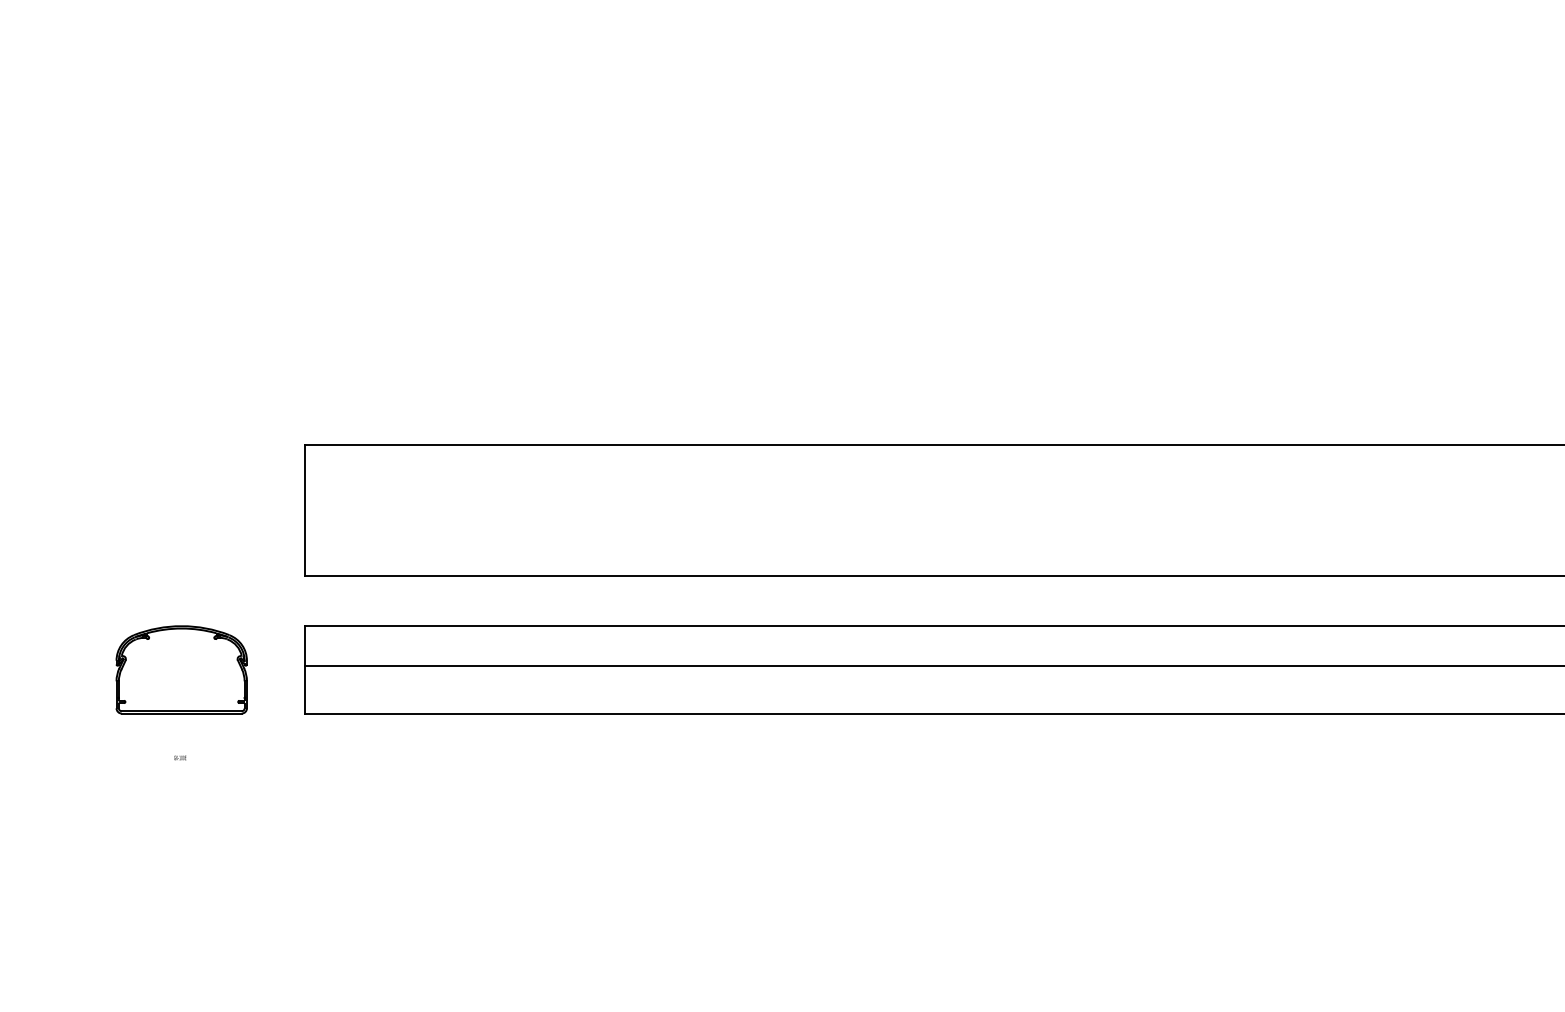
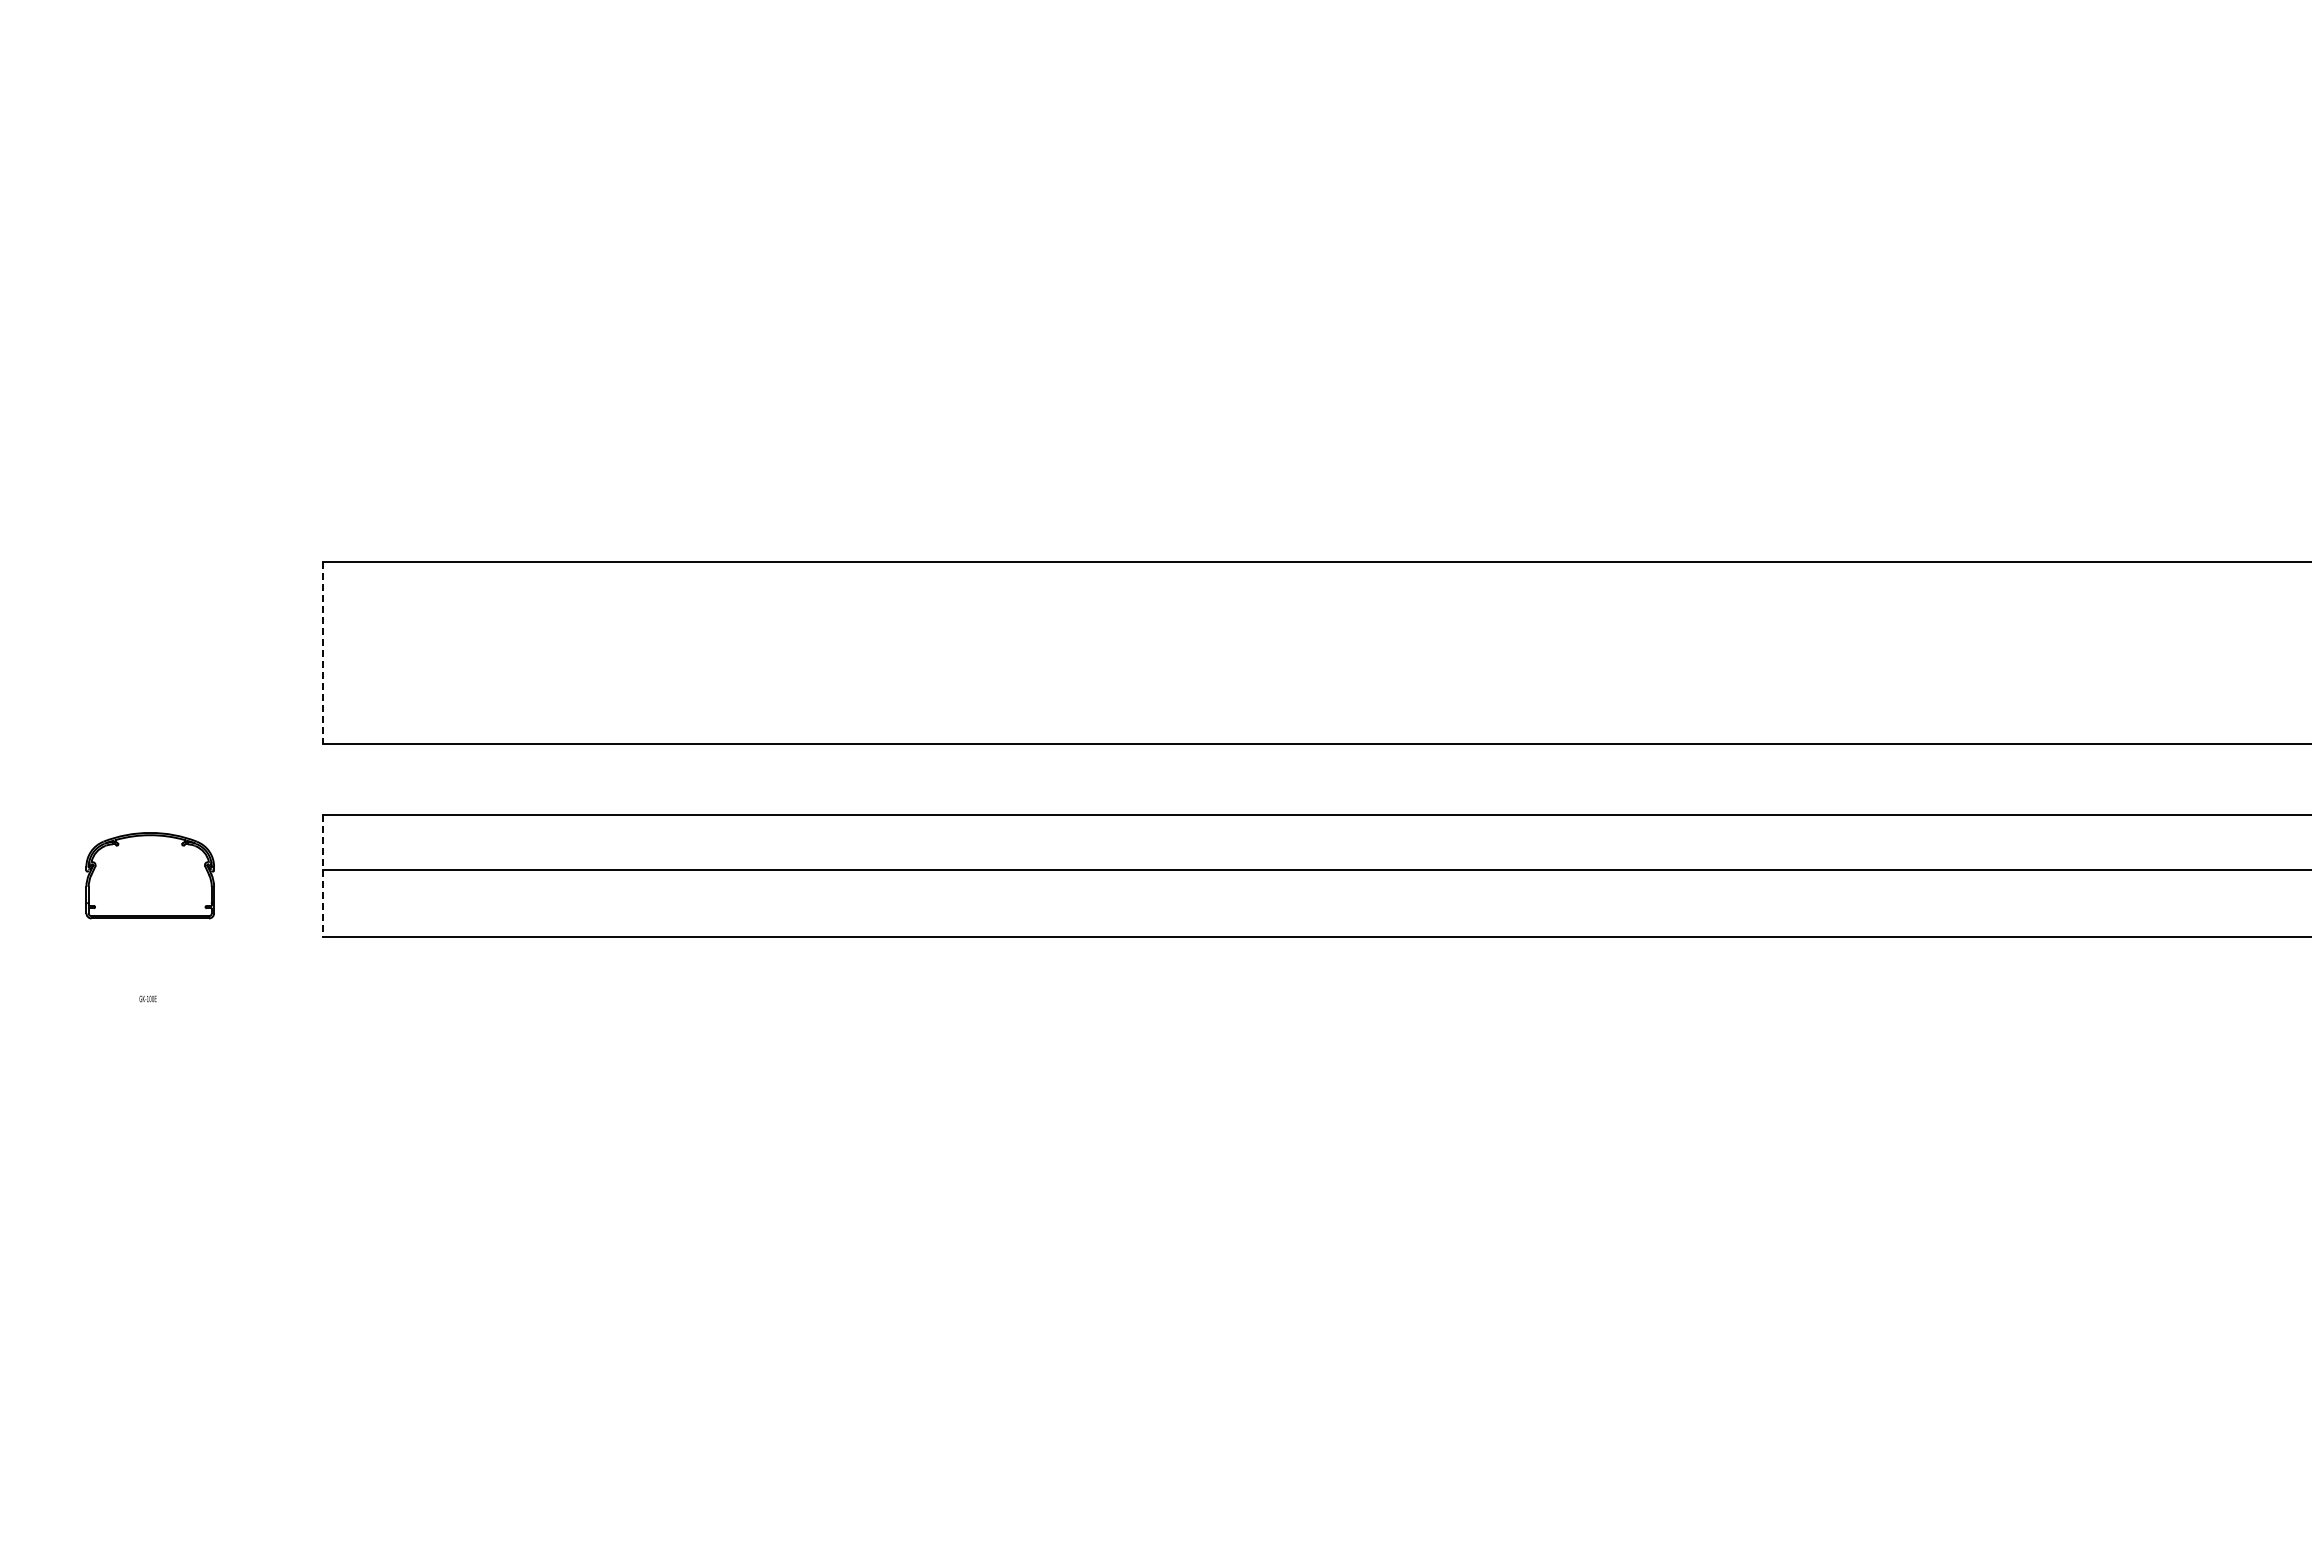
line: (305, 510) -> (323, 653), solid -> dashed
part: (181, 669) -> (150, 875), size x0.7
line: (305, 670) -> (323, 876), solid -> dashed

